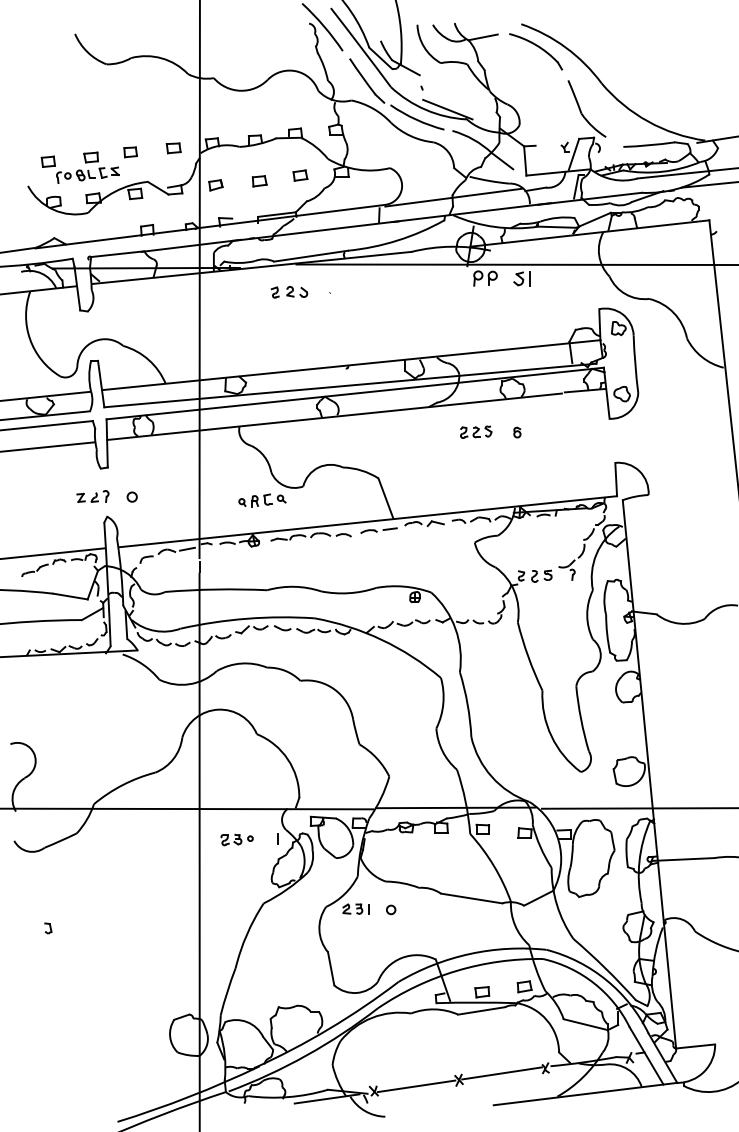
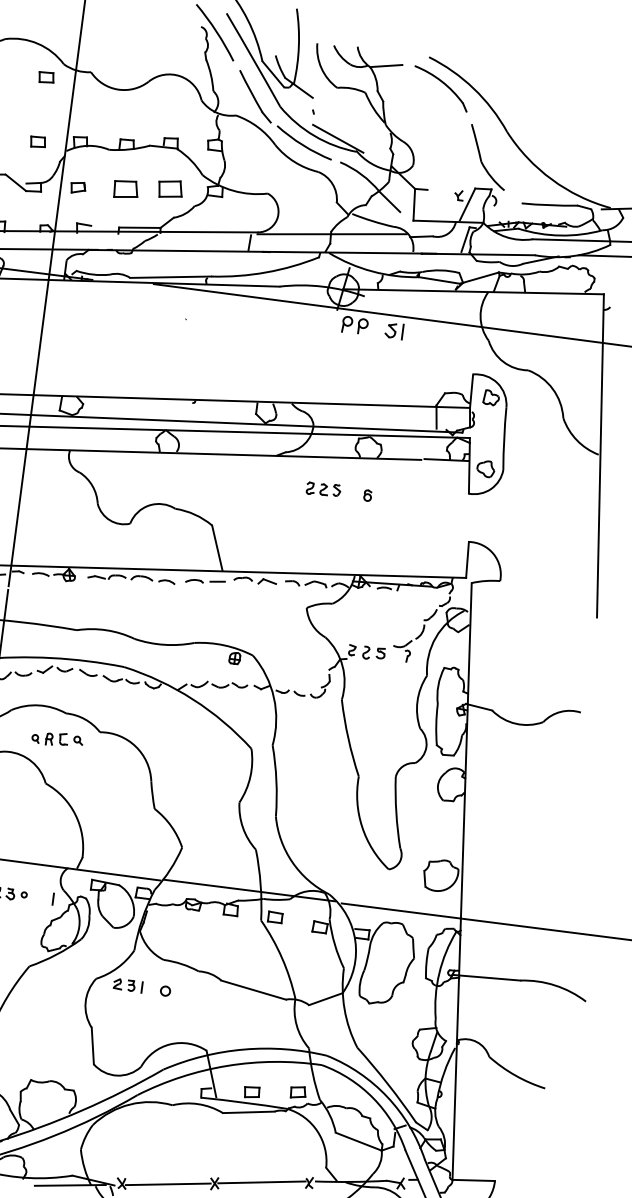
part: (173, 88) -> (46, 77), added
part: (300, 175) -> (170, 189), size x1.6
part: (259, 181) -> (125, 189), size x1.6
part: (289, 292) -> (142, 313), removed
part: (262, 500) -> (57, 739), moved

